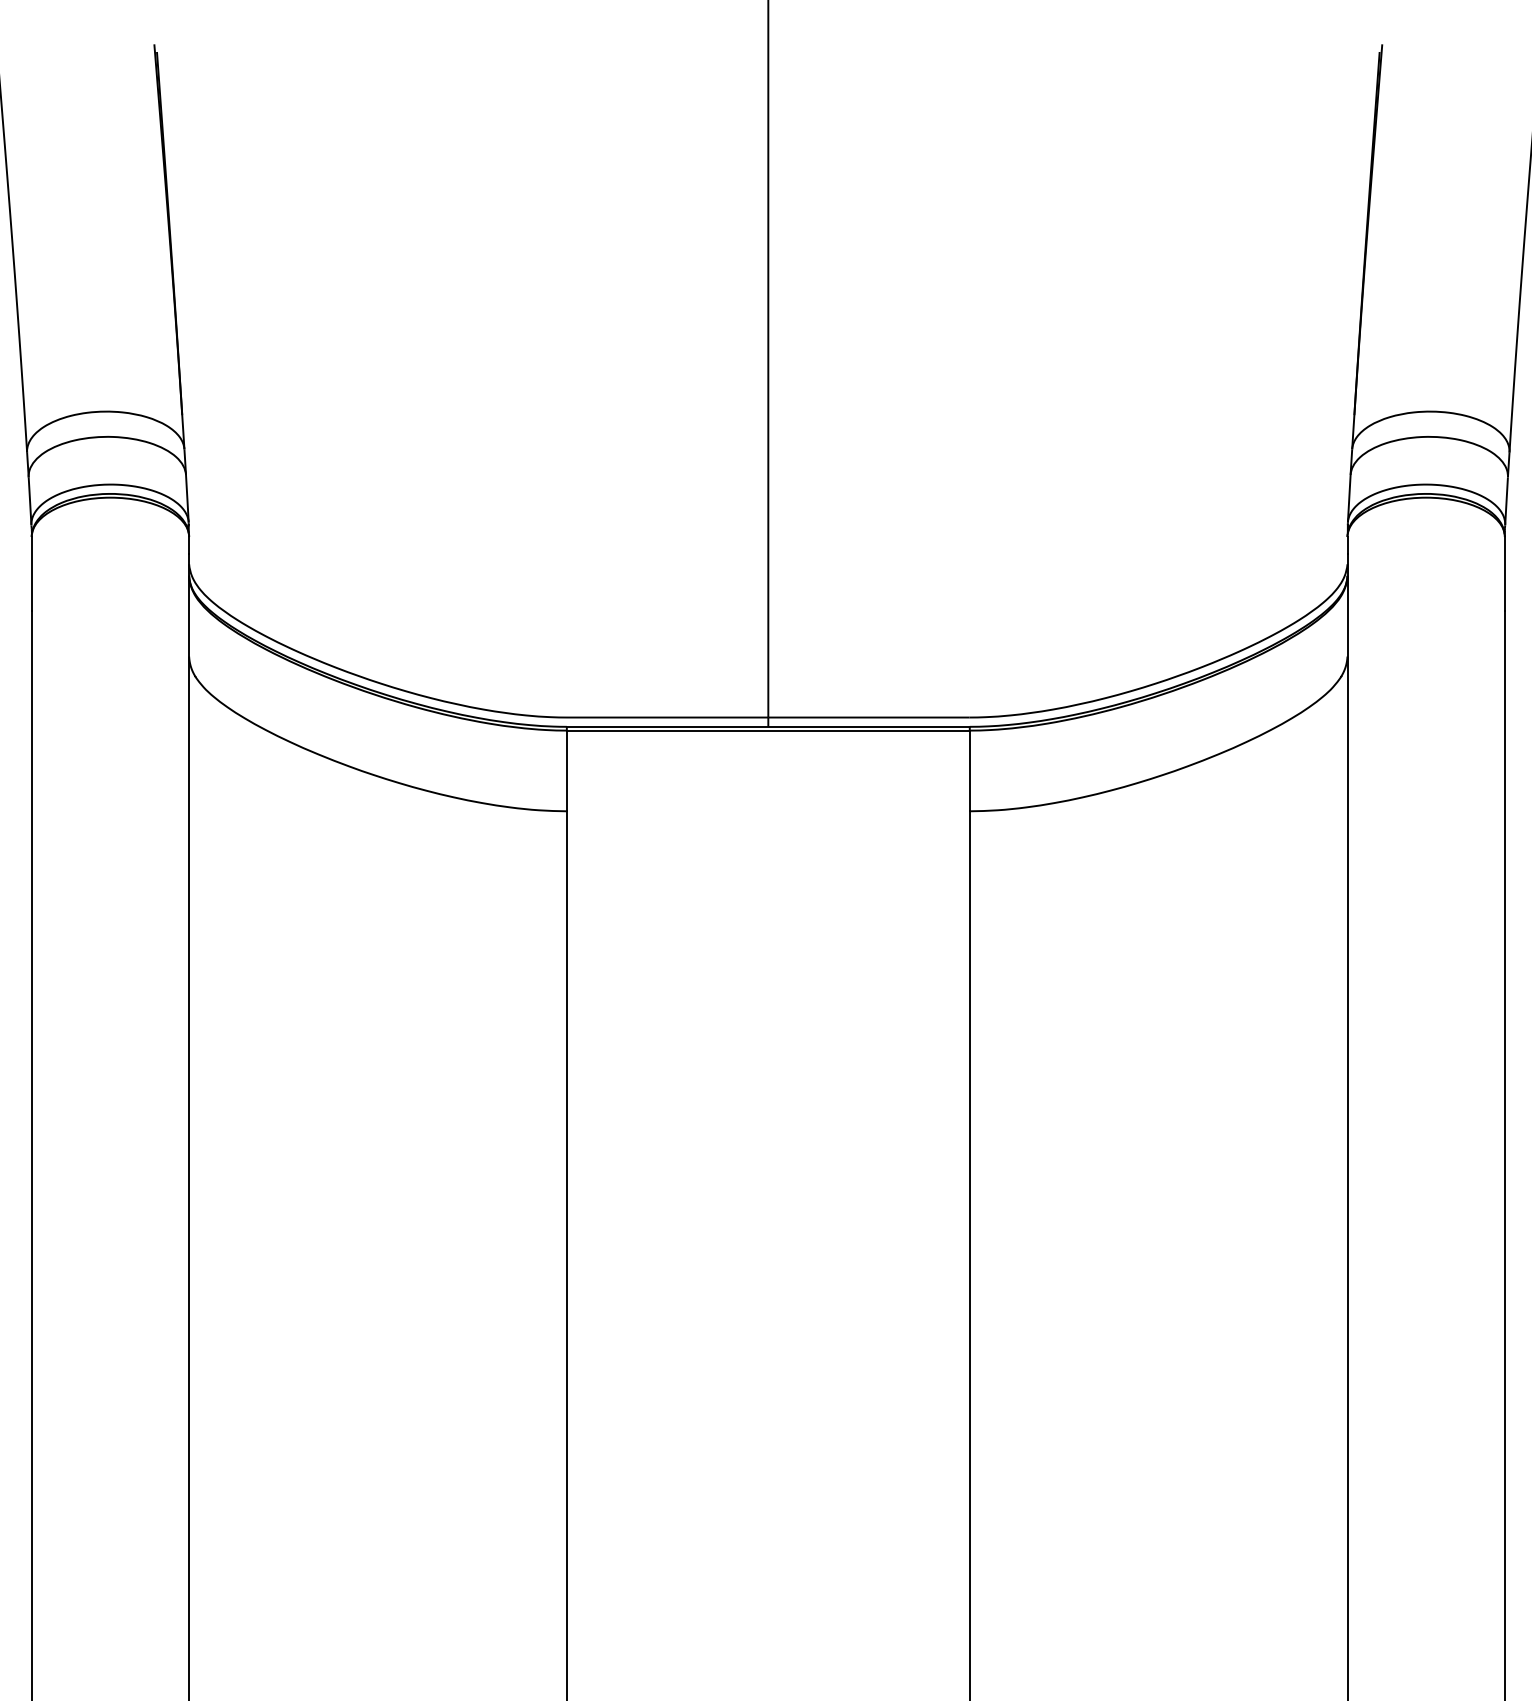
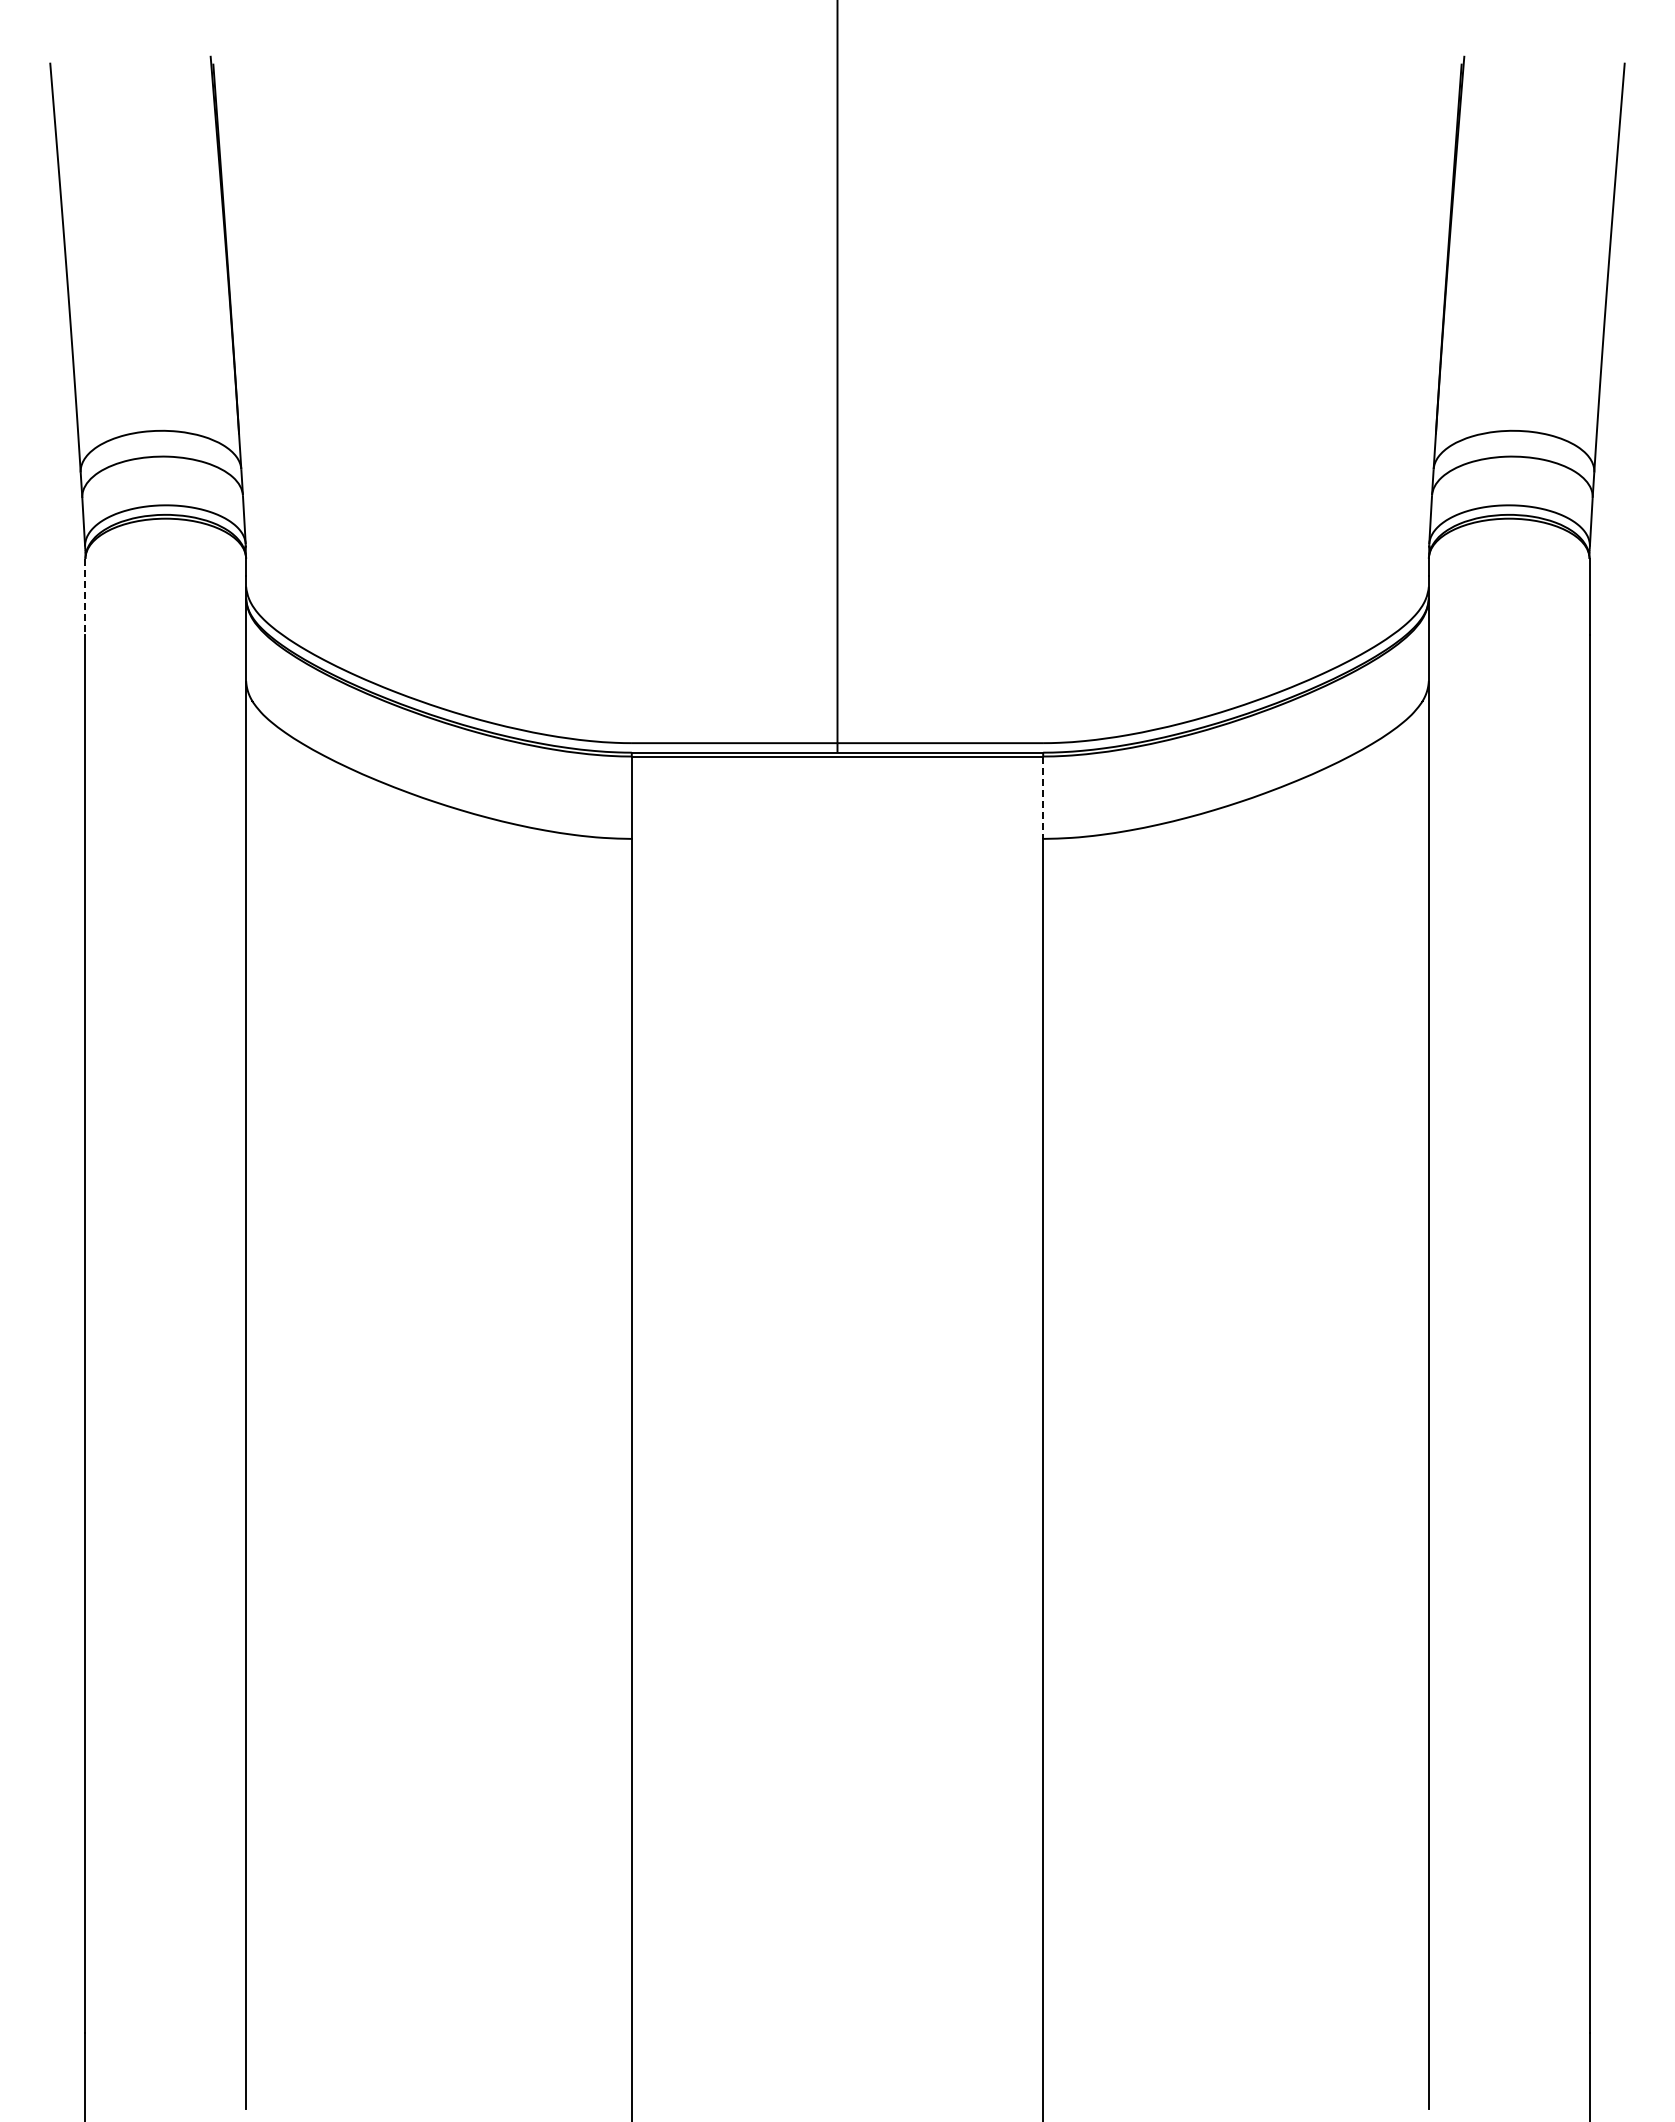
line: (31, 573) -> (85, 596), solid -> dashed
line: (970, 771) -> (1043, 798), solid -> dashed

